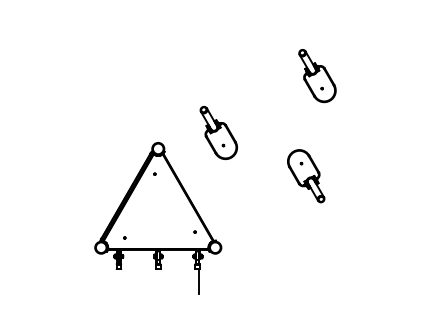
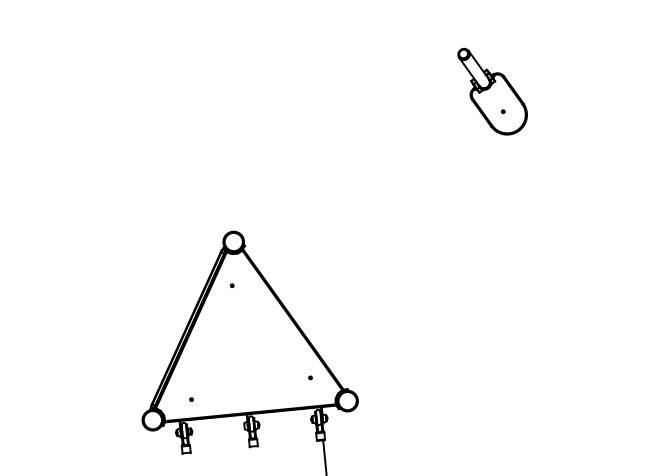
part: (218, 133) -> (333, 205), removed
part: (306, 176) -> (491, 264), removed

